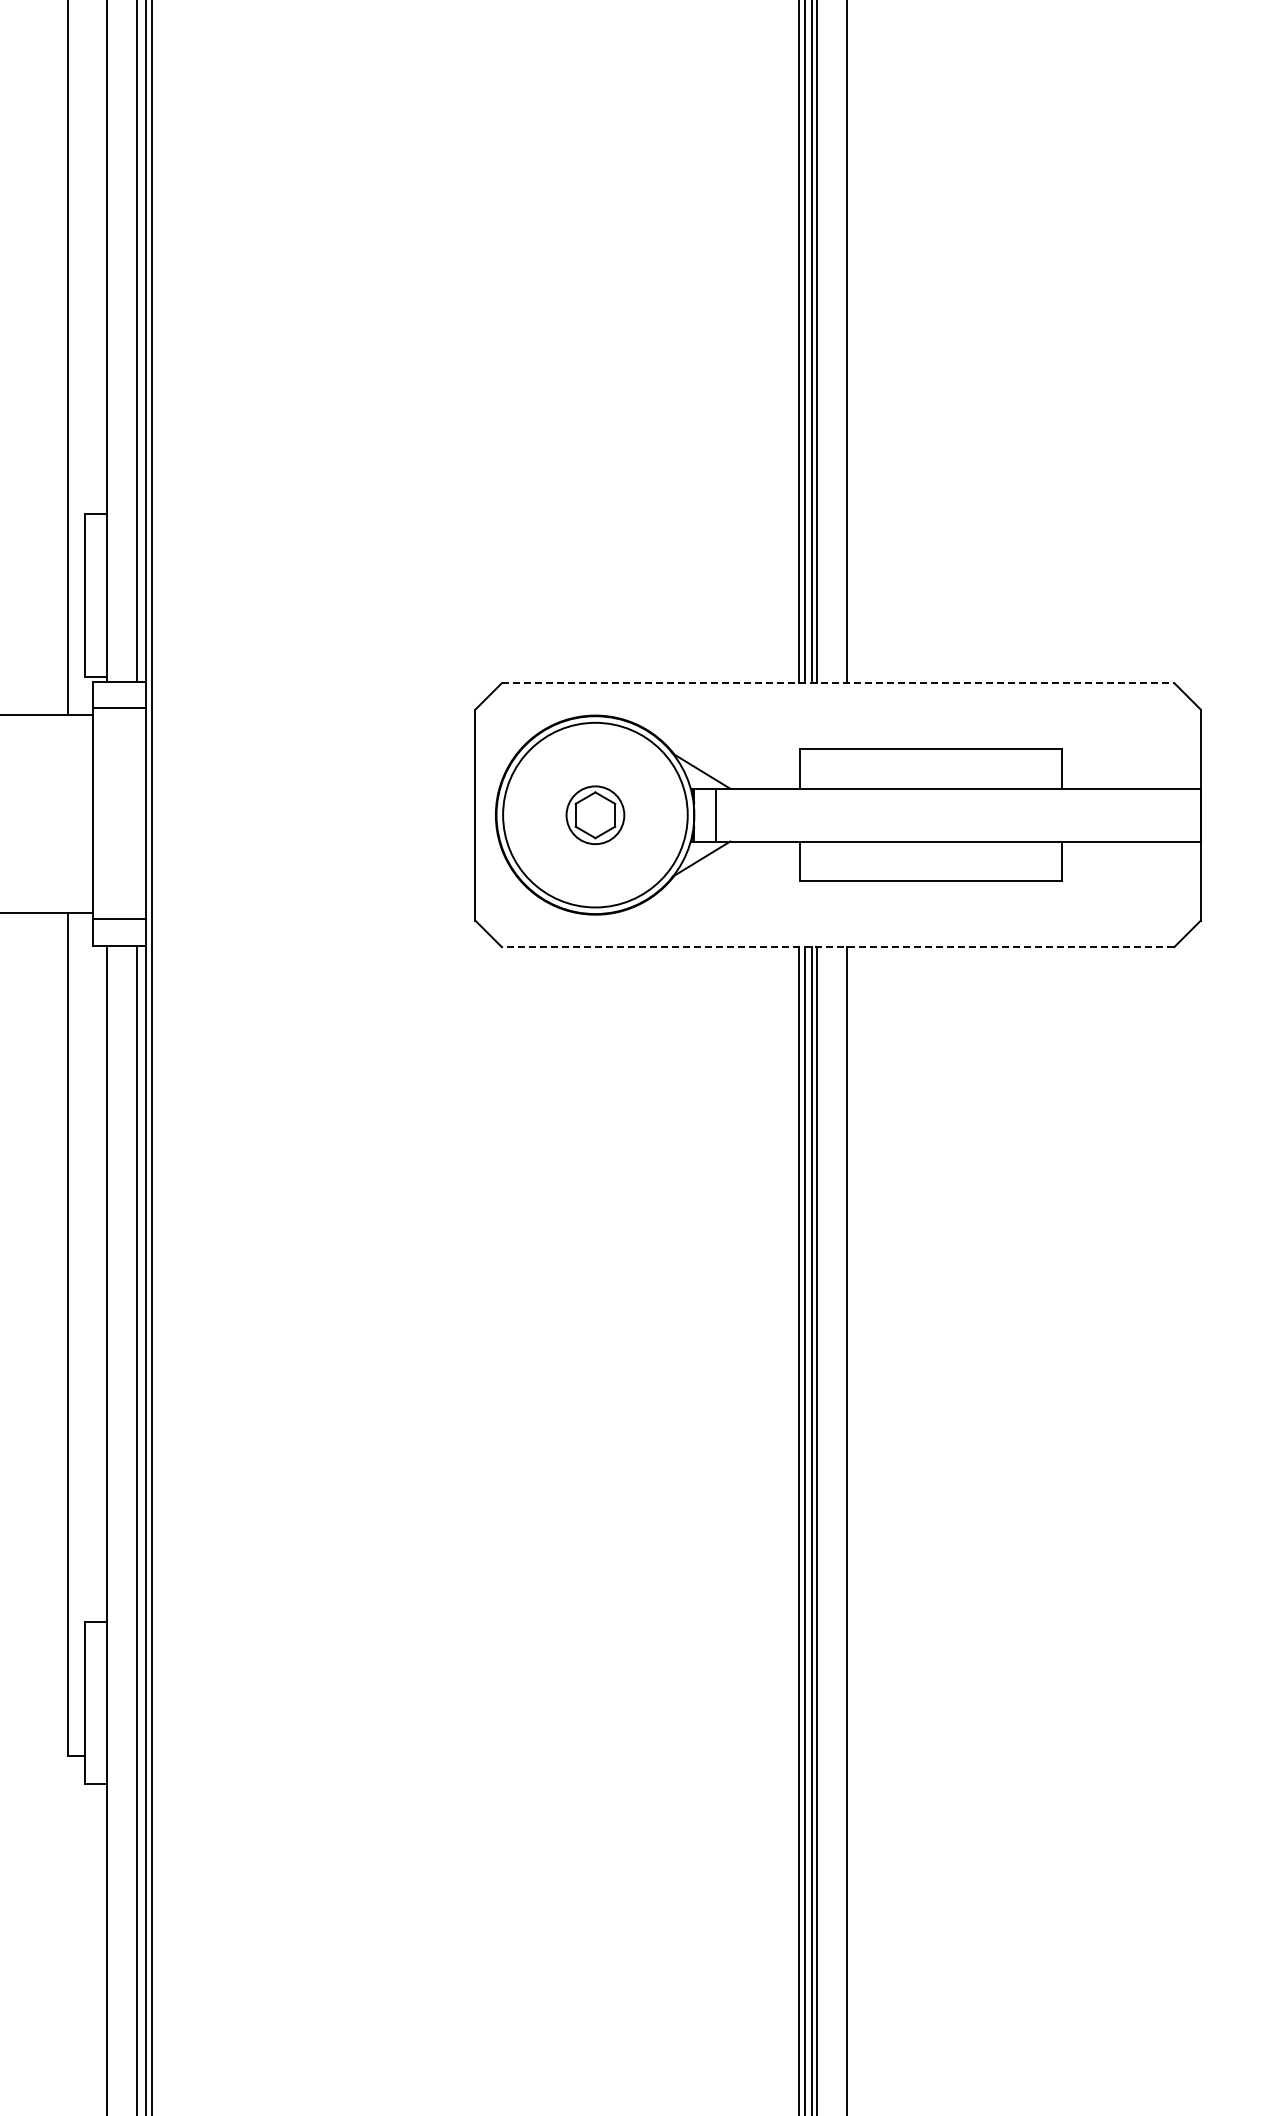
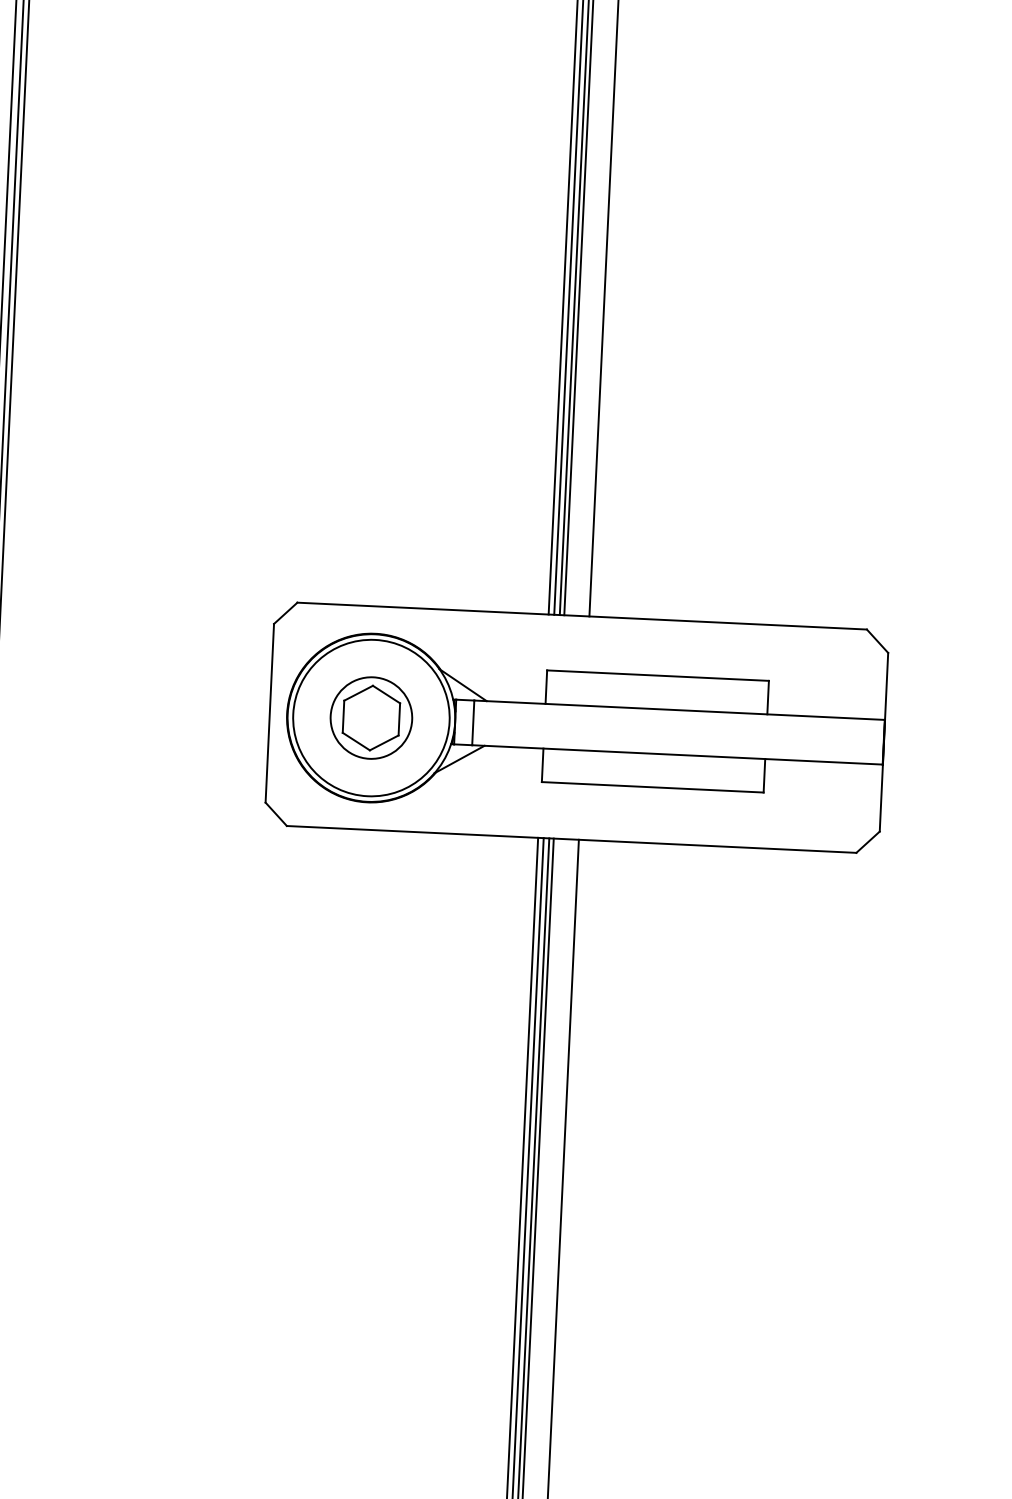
line: (838, 683) -> (582, 616), dashed -> solid
part: (595, 815) -> (371, 718), size x1.67
line: (837, 947) -> (571, 839), dashed -> solid

